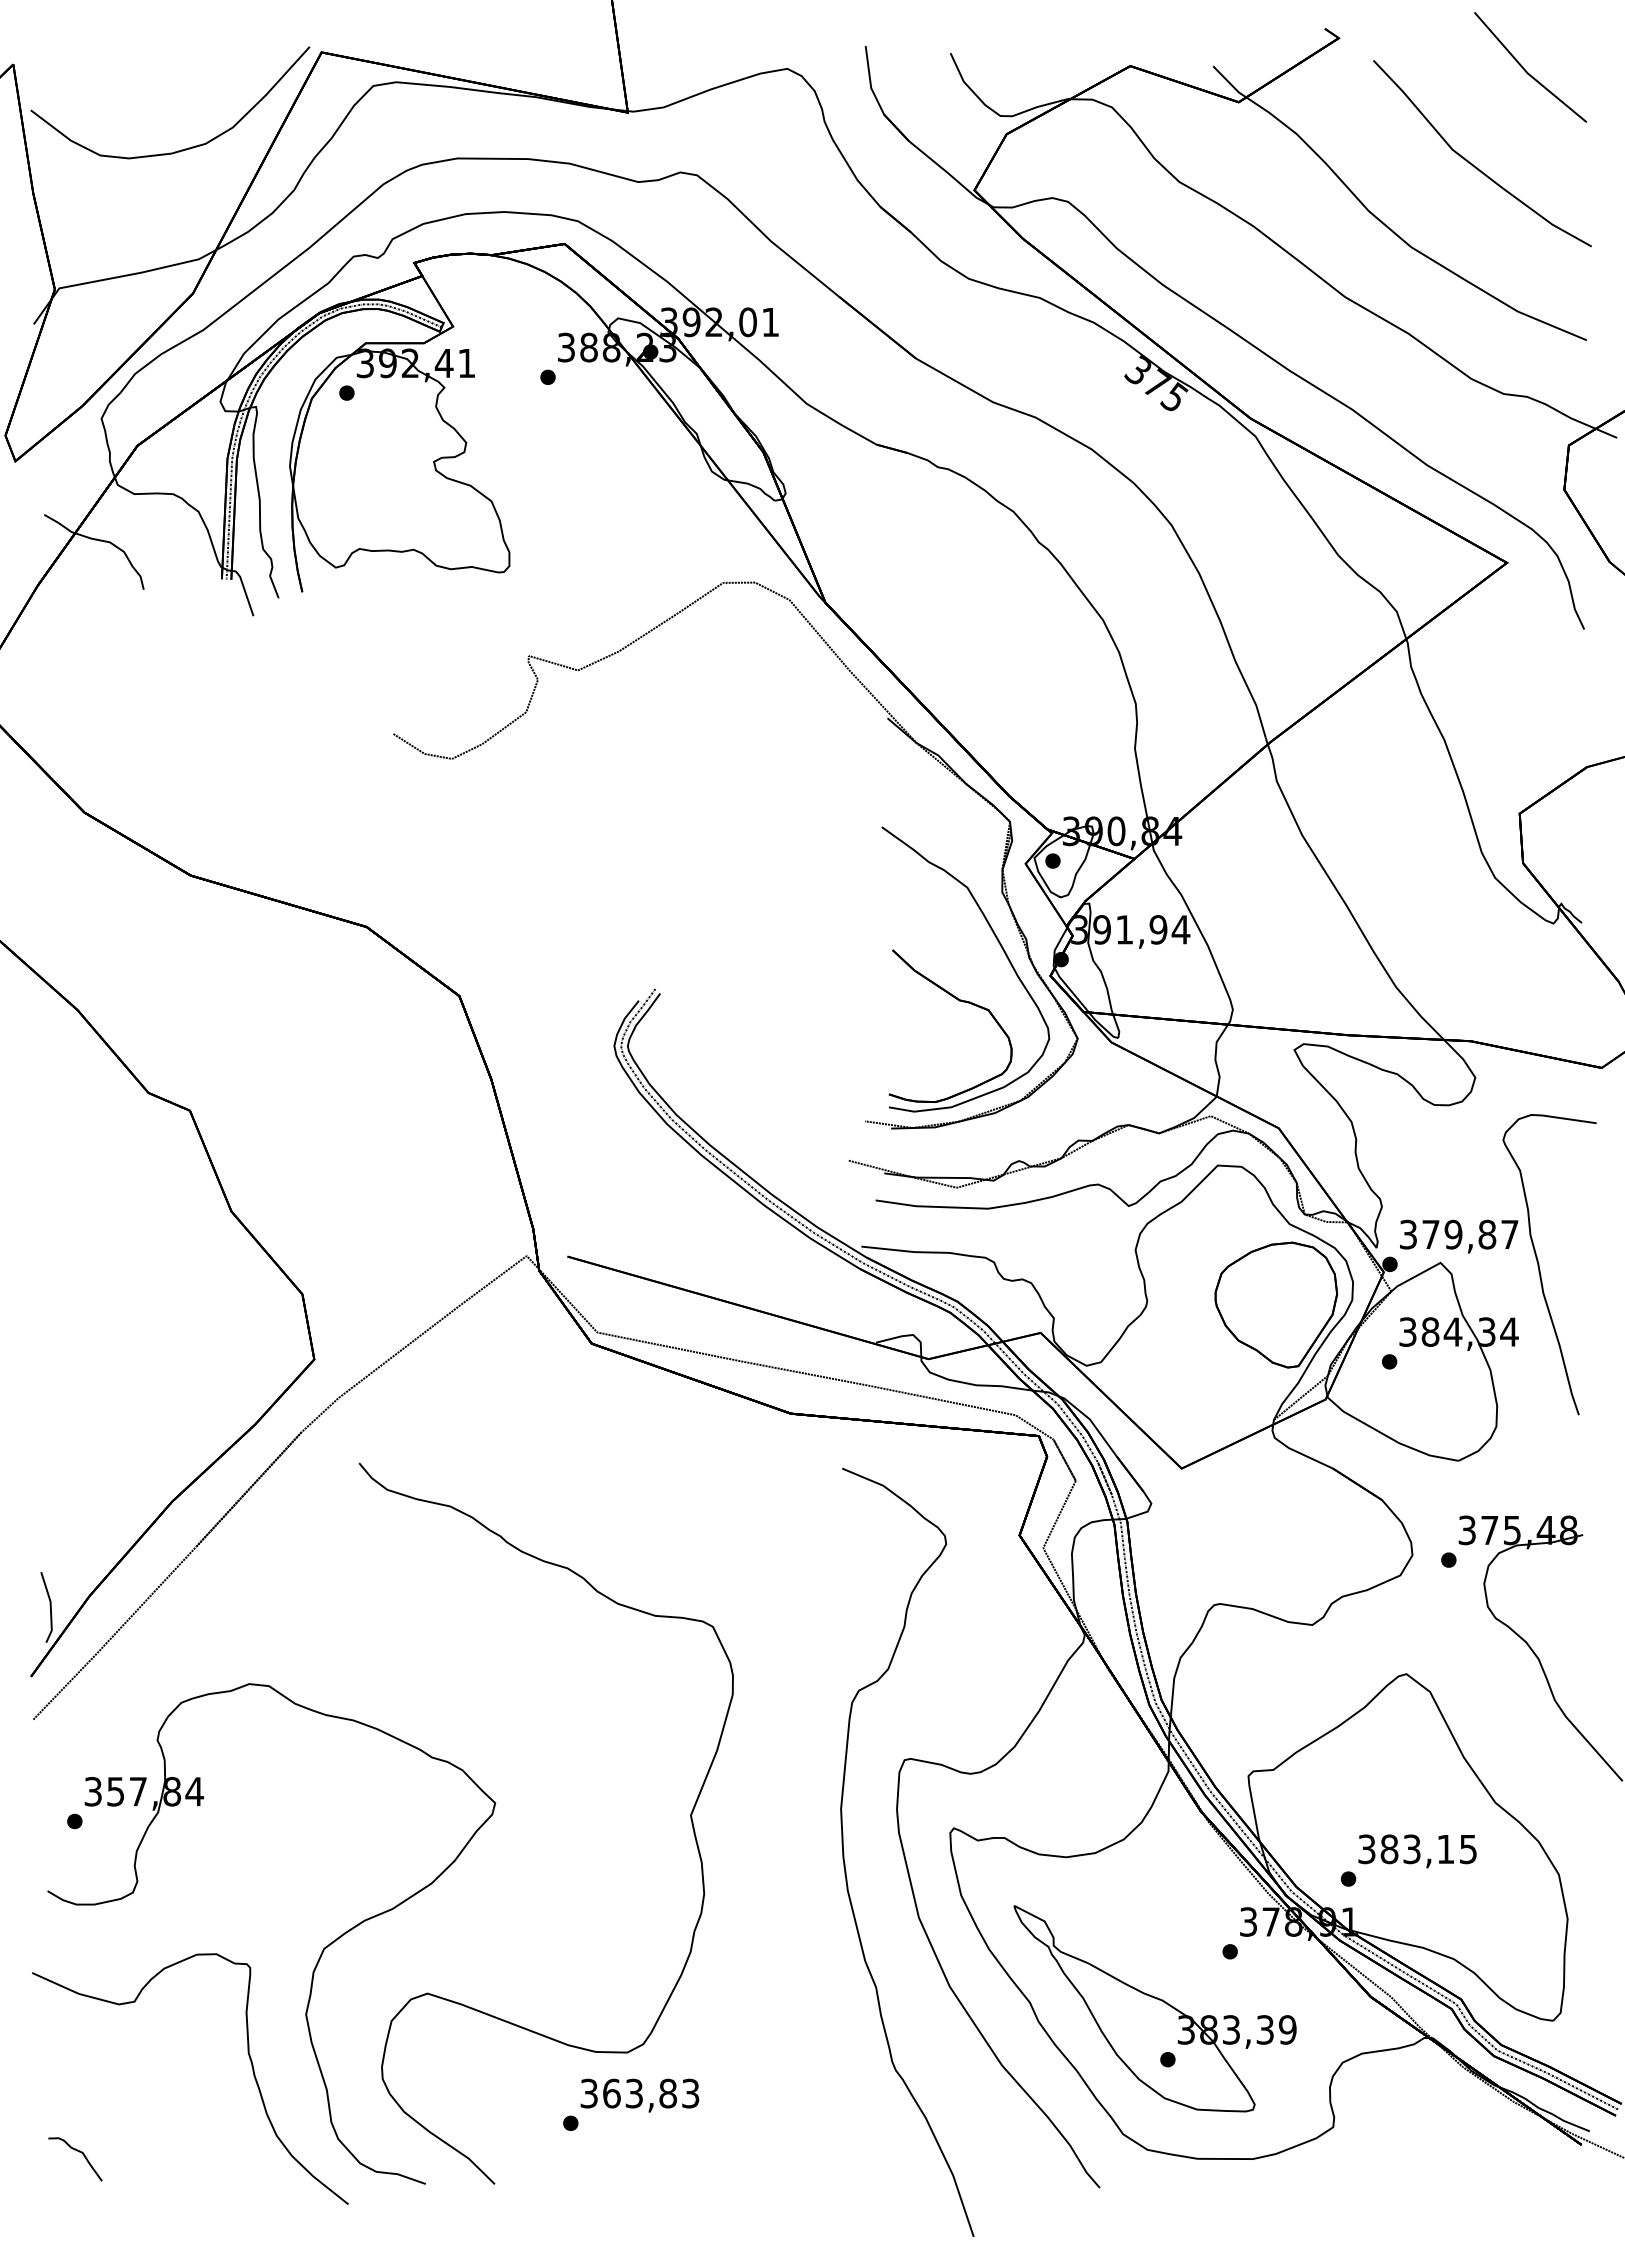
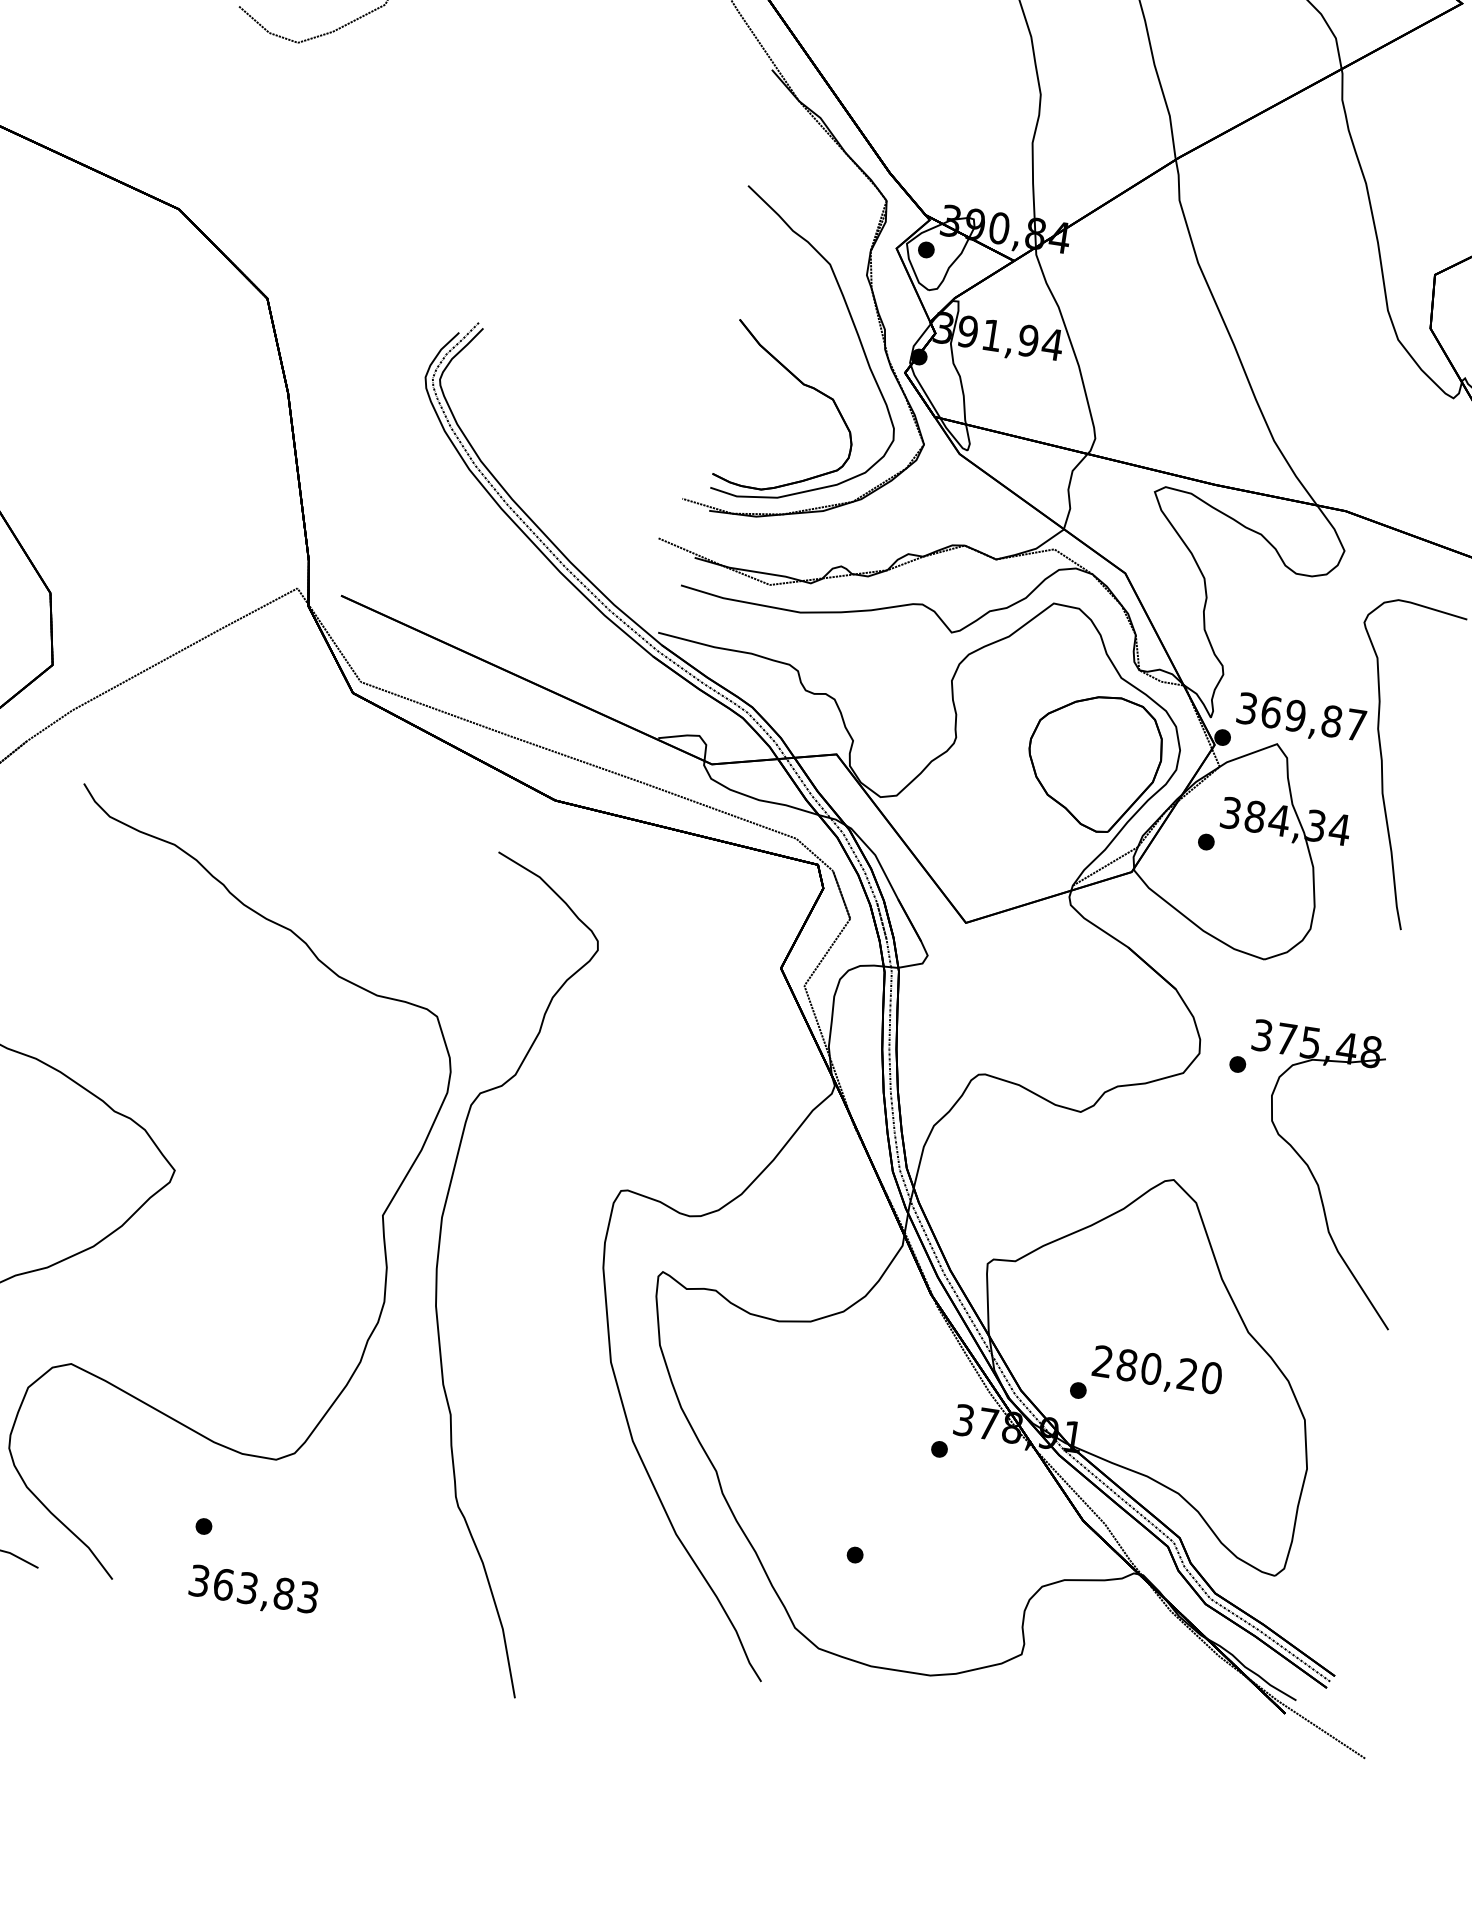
text: (1431, 1234) -> (1272, 712), 379,87 -> 369,87
text: (1417, 1849) -> (1157, 1370), 383,15 -> 280,20
curve: (844, 1852) -> (438, 1264), moved
part: (1154, 2008) -> (849, 1497), removed
text: (639, 2095) -> (253, 1591), moved

